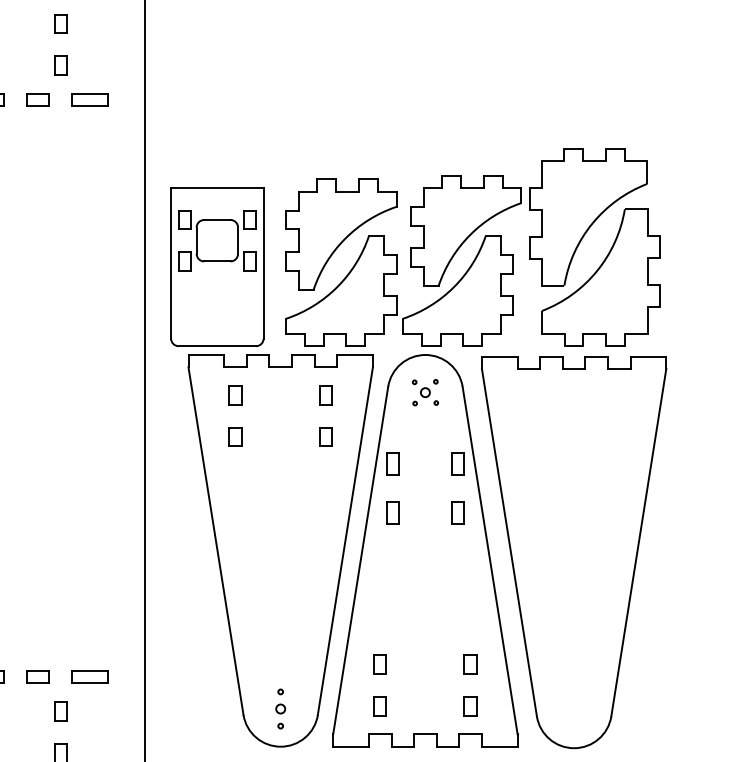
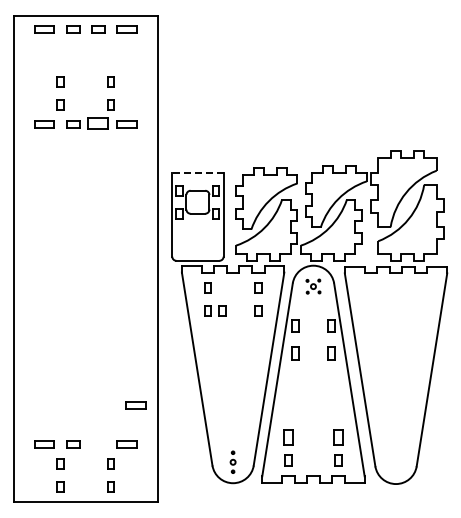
part: (38, 100) -> (98, 124), size x1.6
line: (216, 187) -> (197, 172), solid -> dashed
part: (261, 435) -> (222, 310), added
part: (104, 606) -> (135, 405), added
part: (380, 664) -> (288, 437), size x1.4
part: (470, 664) -> (338, 437), size x1.4
part: (38, 676) -> (98, 444), removed

